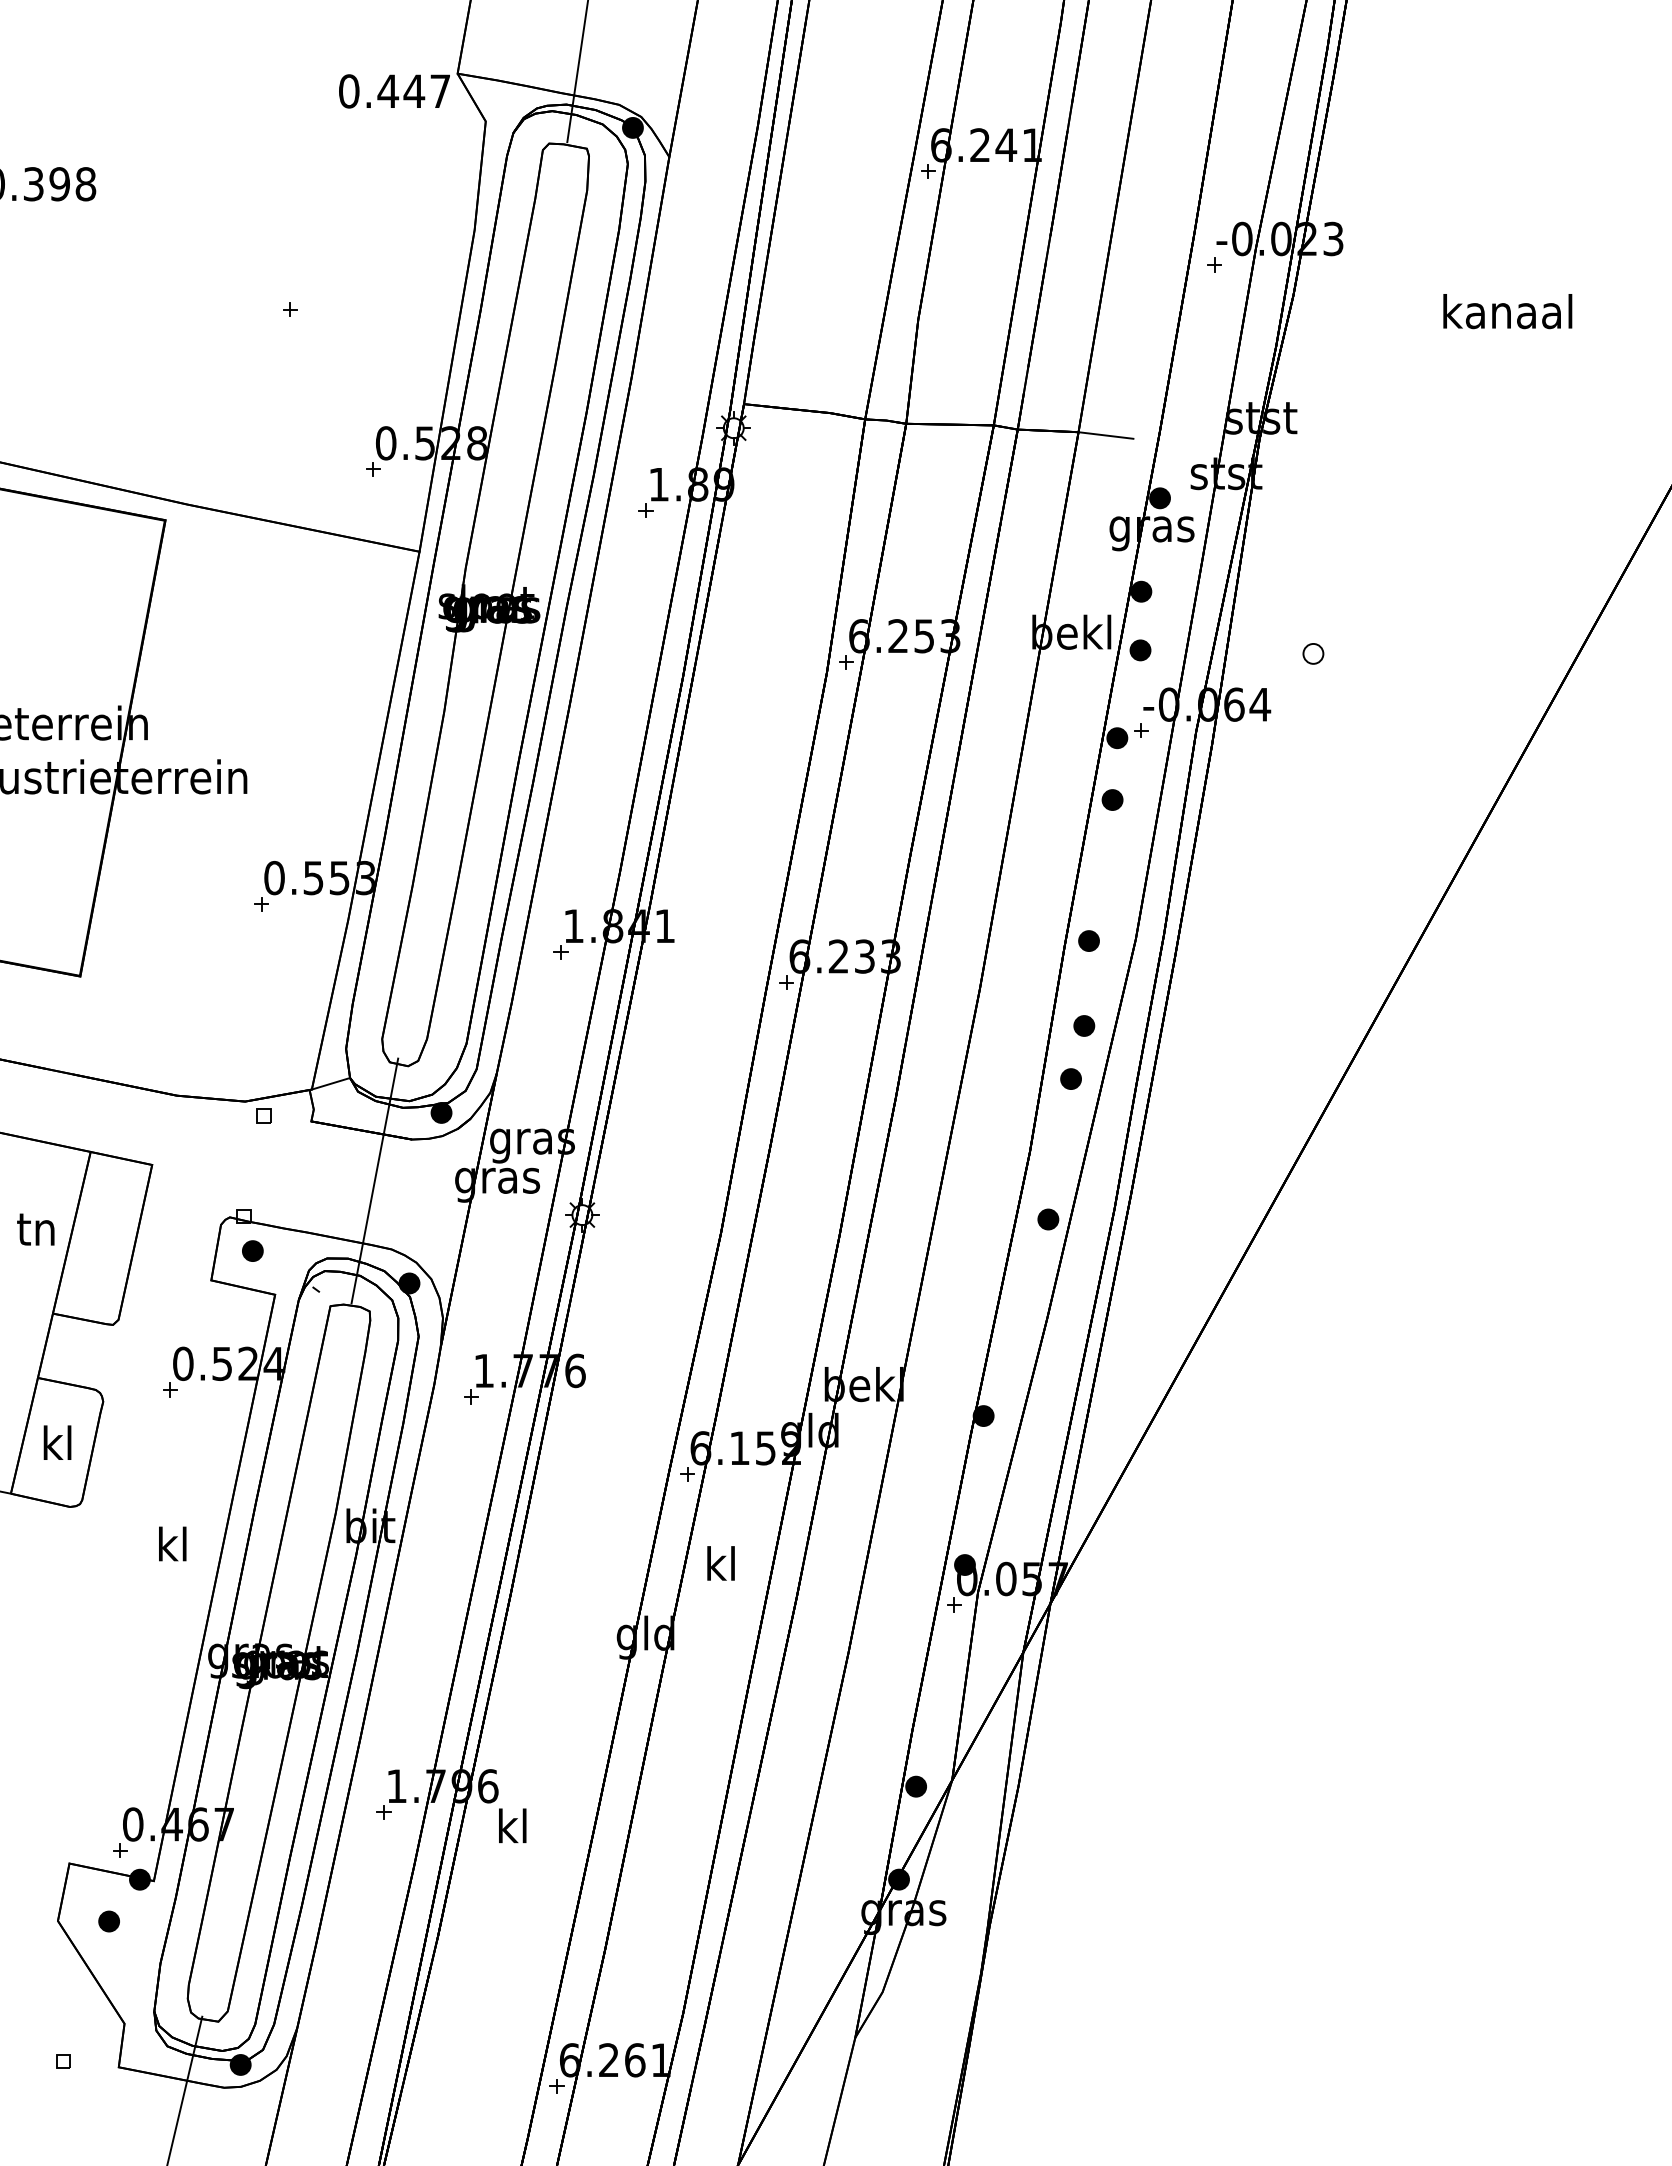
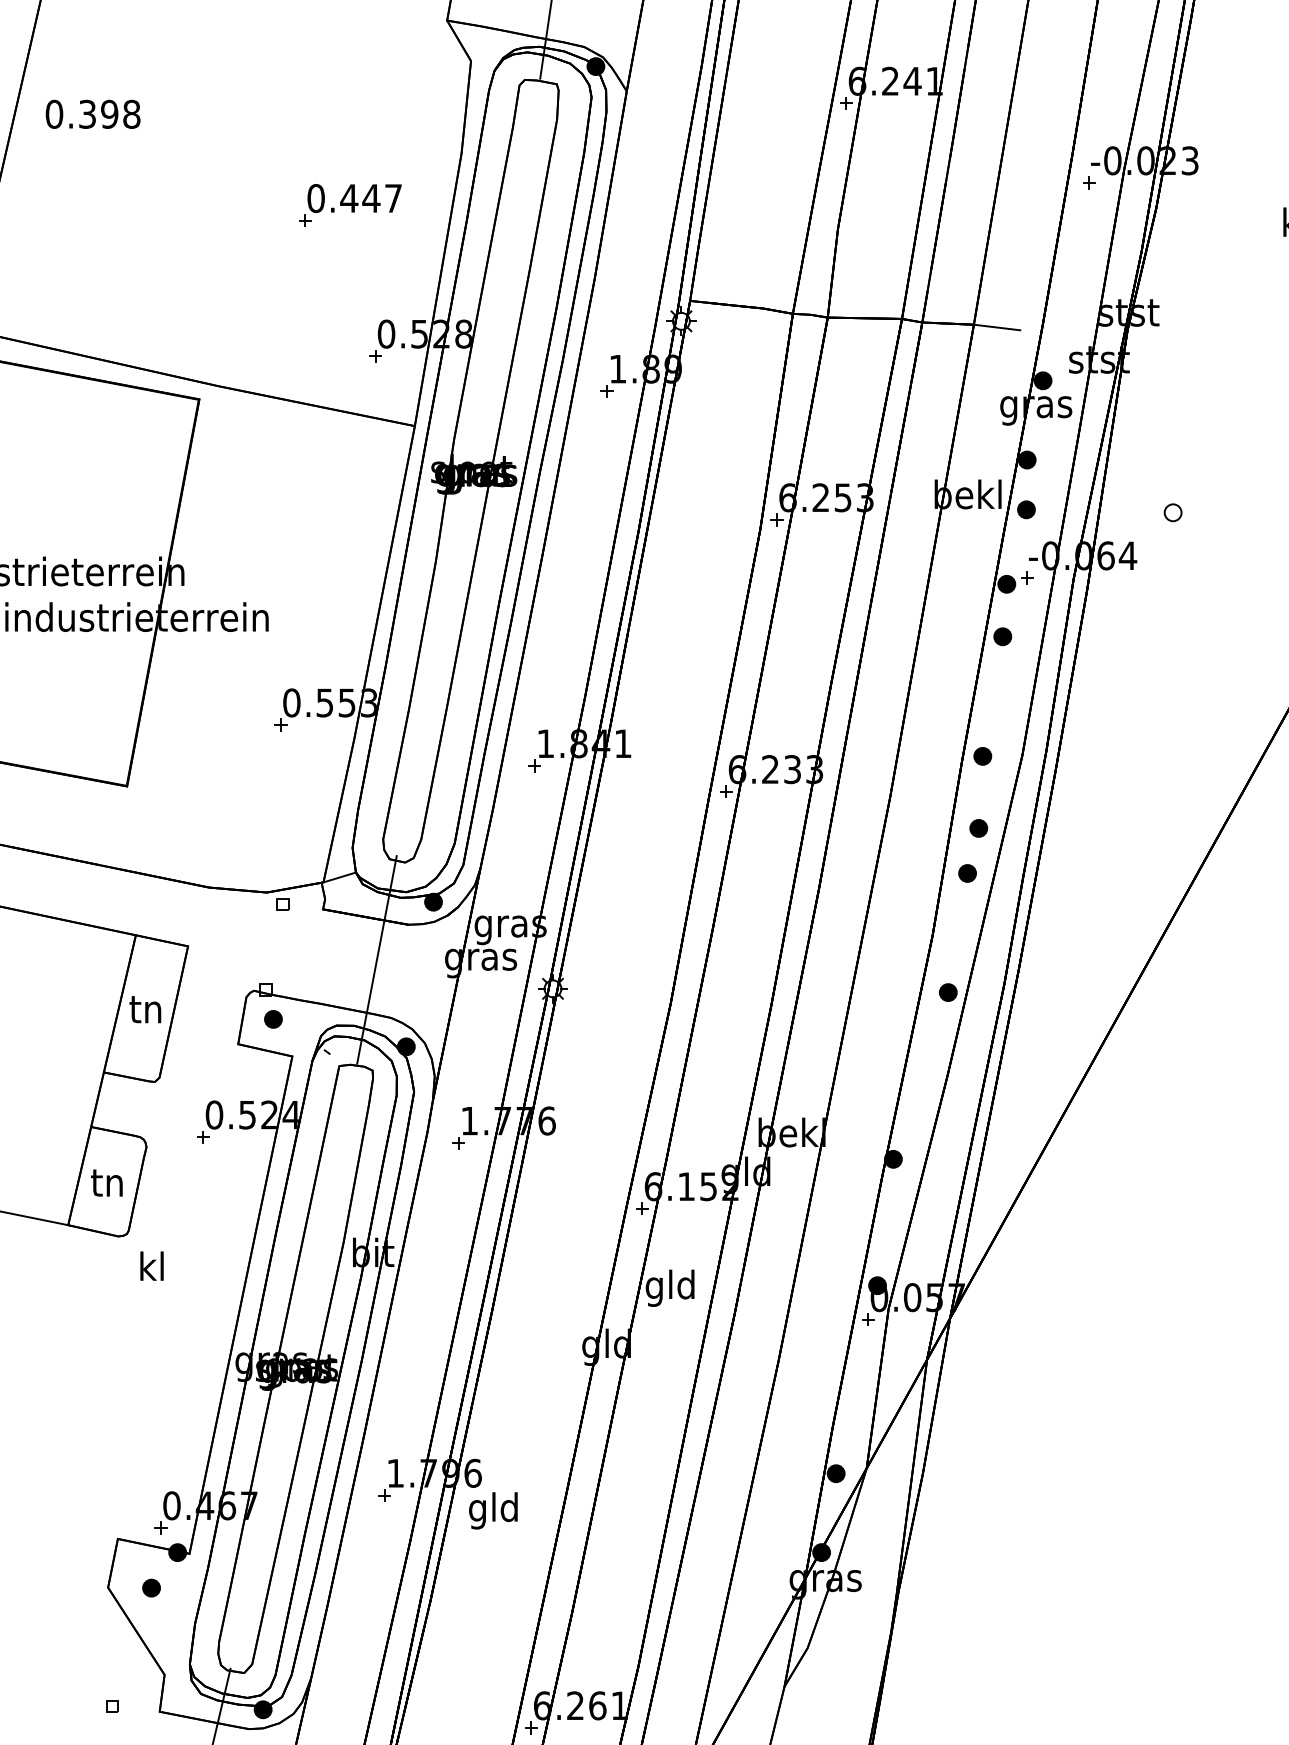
text: (394, 91) -> (354, 198), moved
text: (35, 1229) -> (145, 1009), moved
text: (56, 1442) -> (106, 1181), kl -> tn
text: (172, 1543) -> (151, 1265), moved
text: (720, 1568) -> (670, 1288), kl -> gld
text: (511, 1830) -> (492, 1510), kl -> gld

